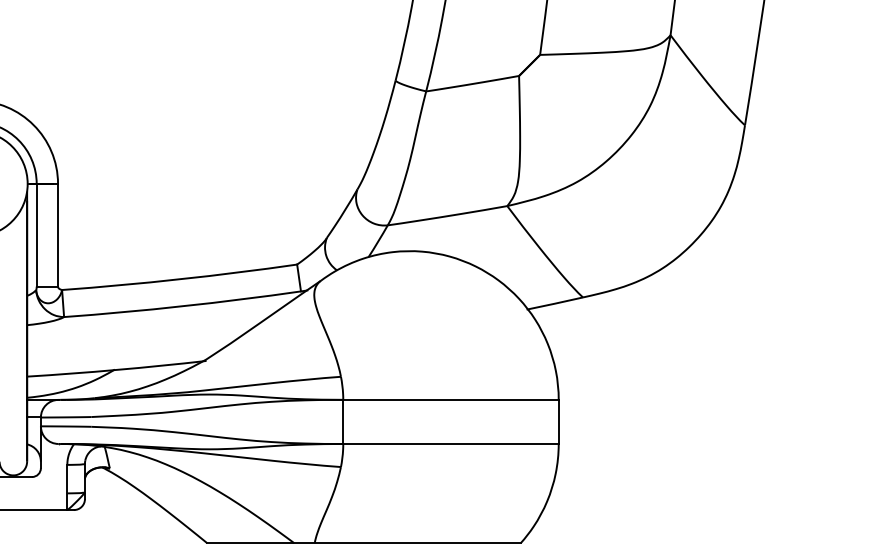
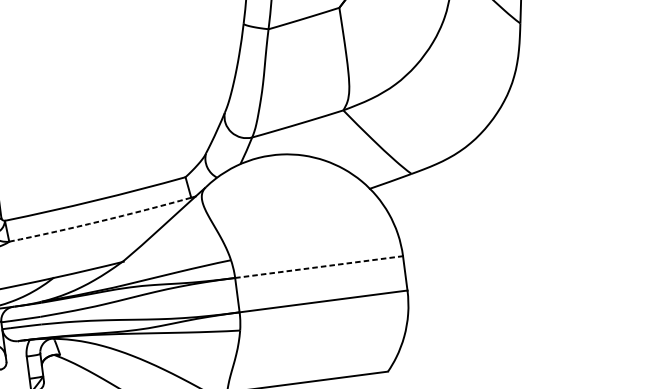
arc: (182, 306) -> (100, 221), solid -> dashed
line: (451, 399) -> (319, 266), solid -> dashed

